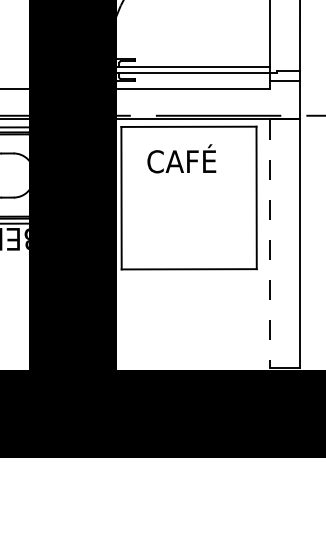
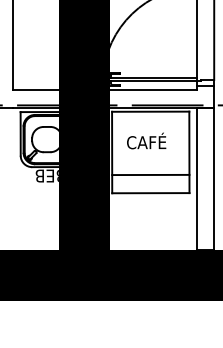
text: (181, 157) -> (146, 140), moved
line: (188, 236) -> (150, 174), added
line: (269, 245) -> (196, 179), dashed -> solid

